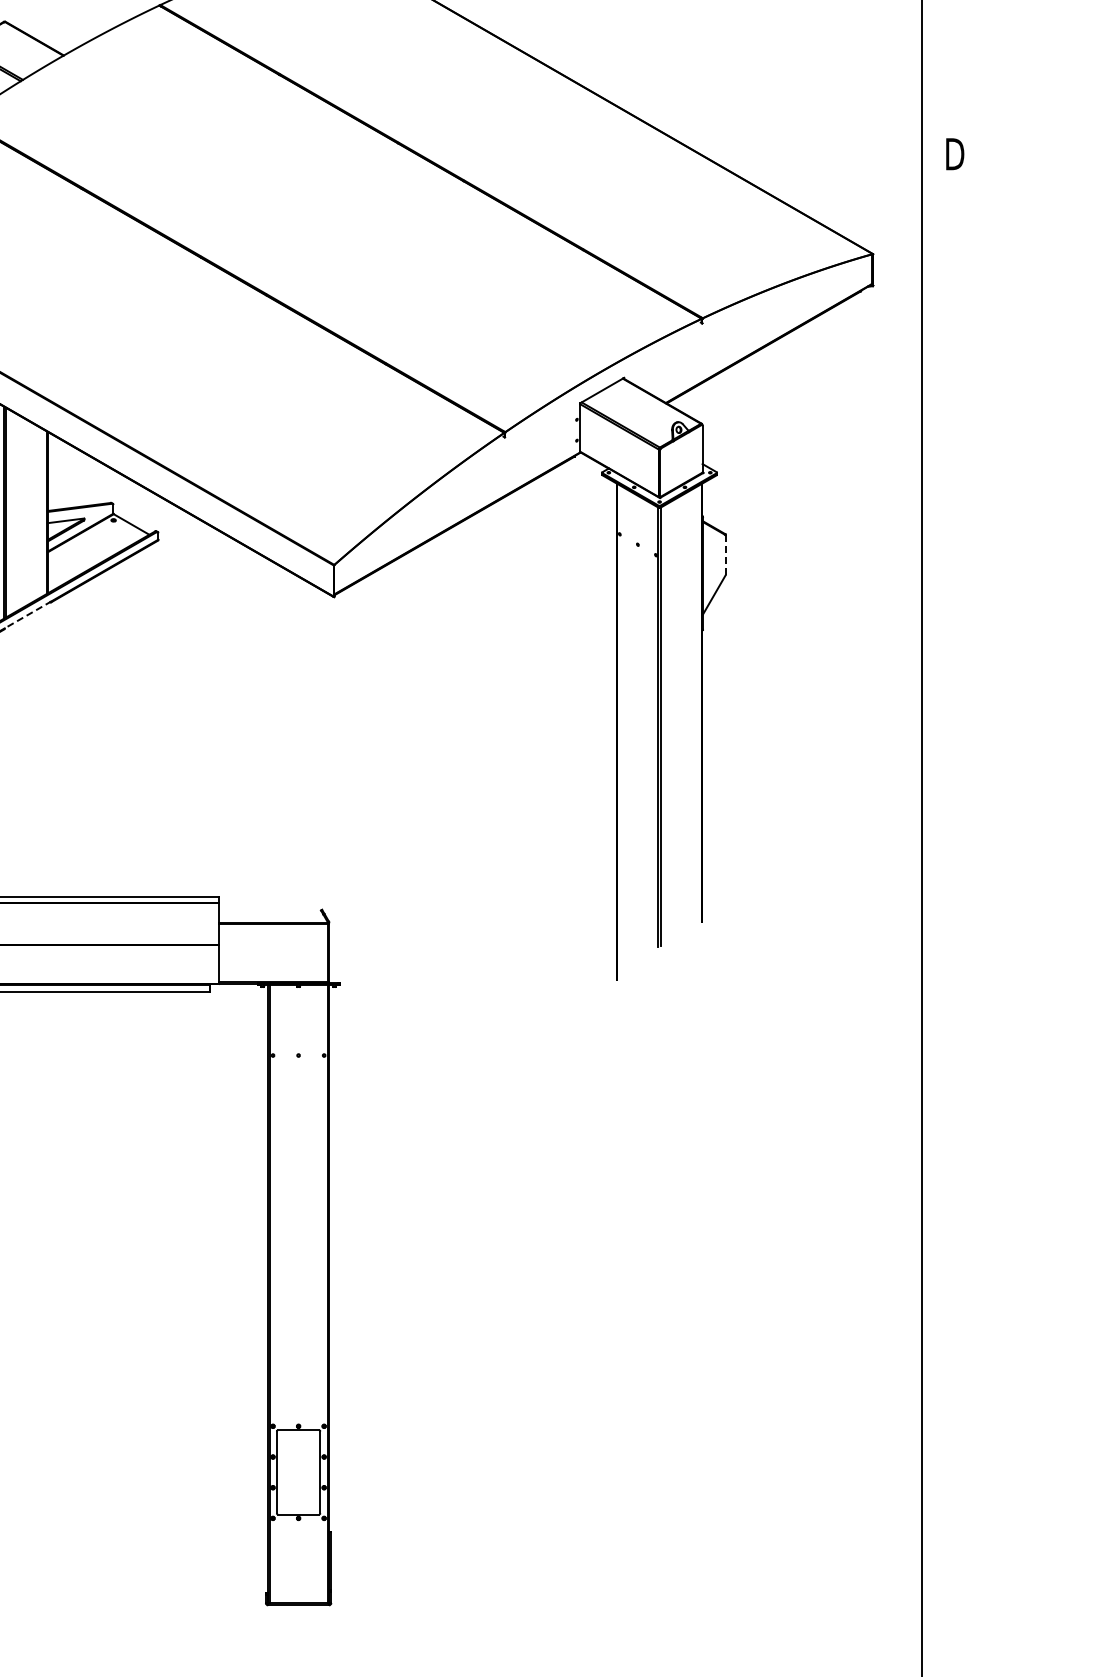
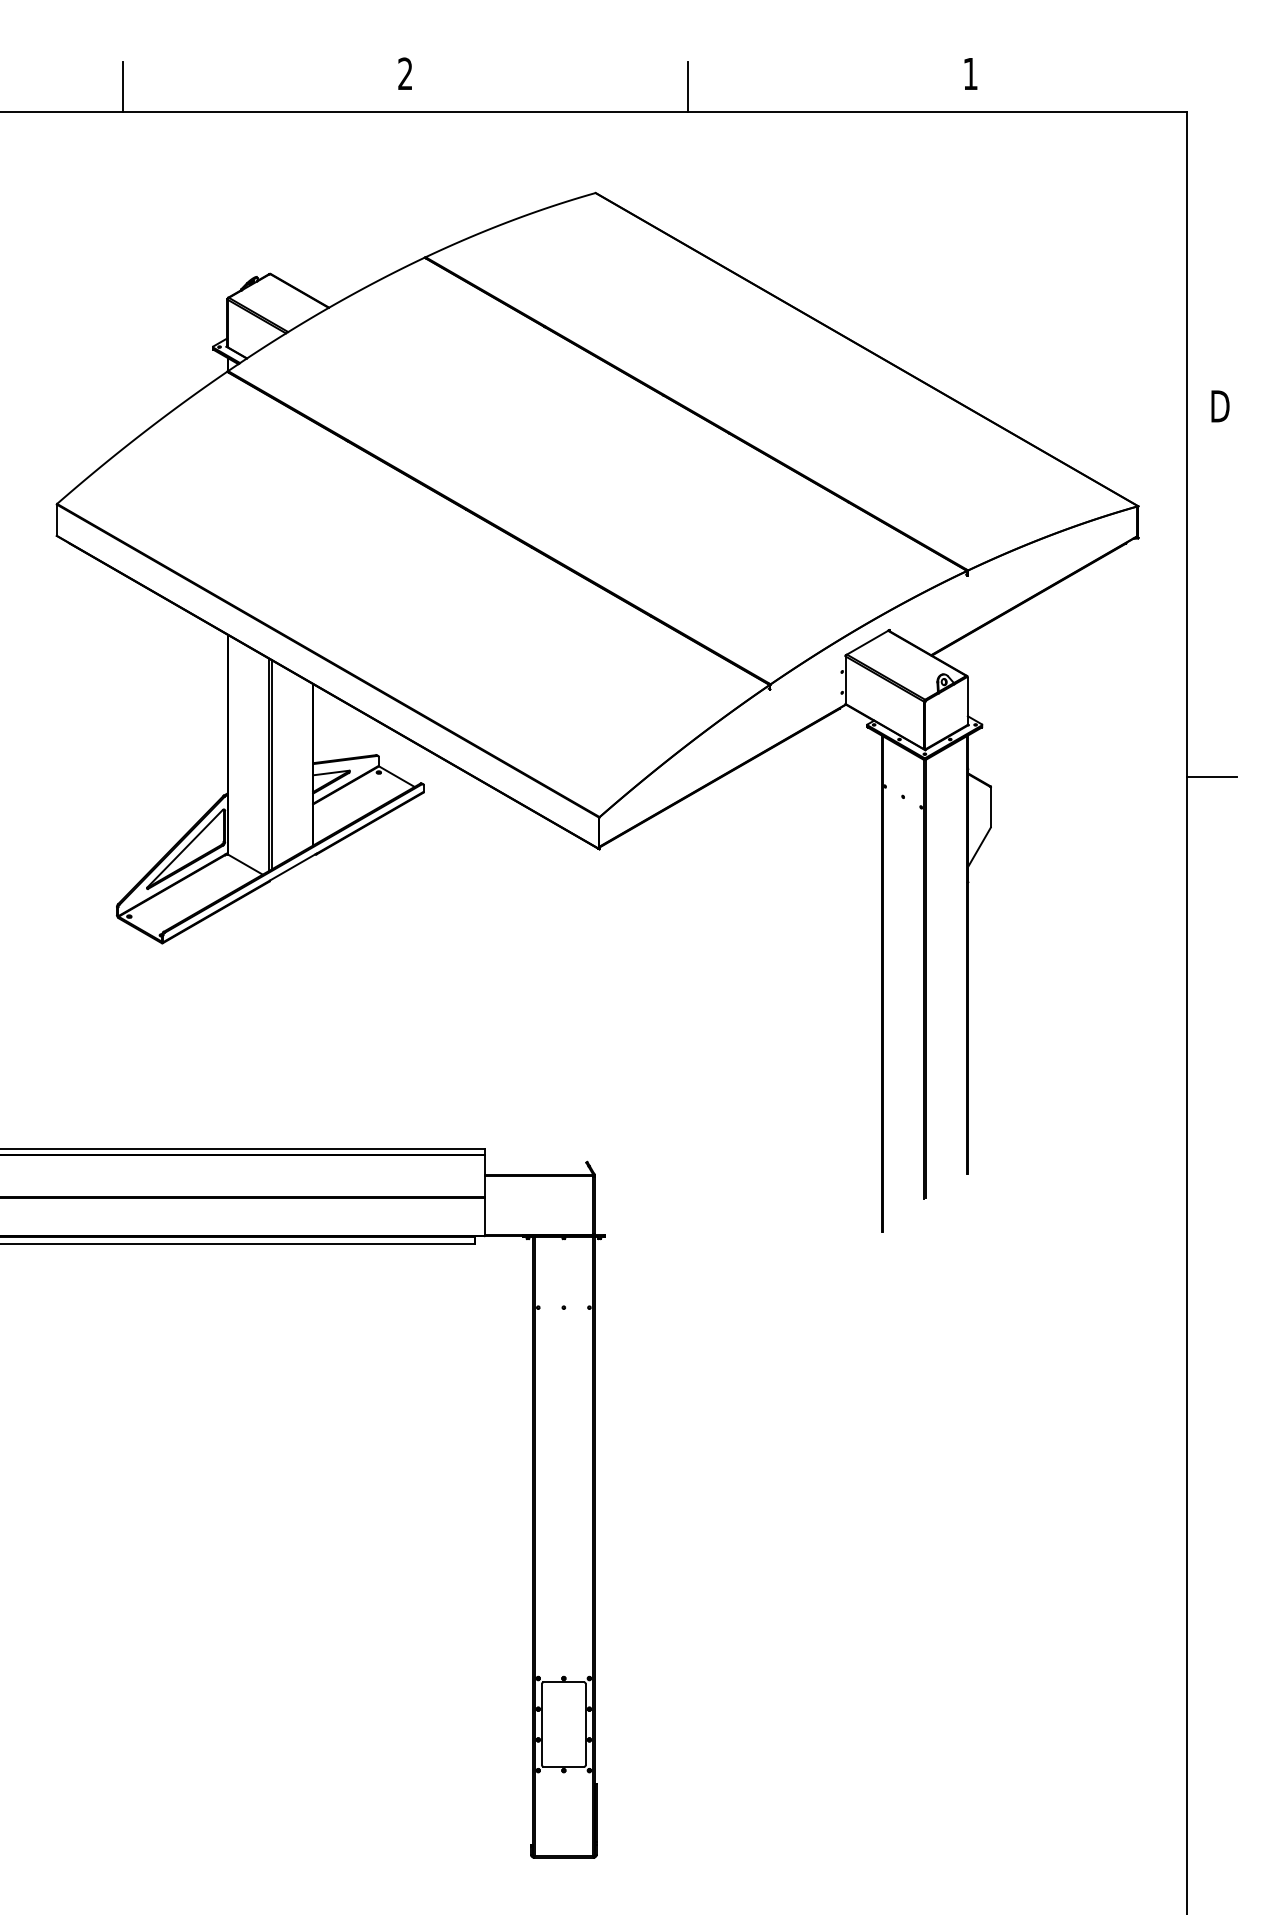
line: (946, 524) -> (1211, 776), added
line: (725, 555) -> (990, 807), dashed -> solid
line: (28, 615) -> (293, 867), dashed -> solid

